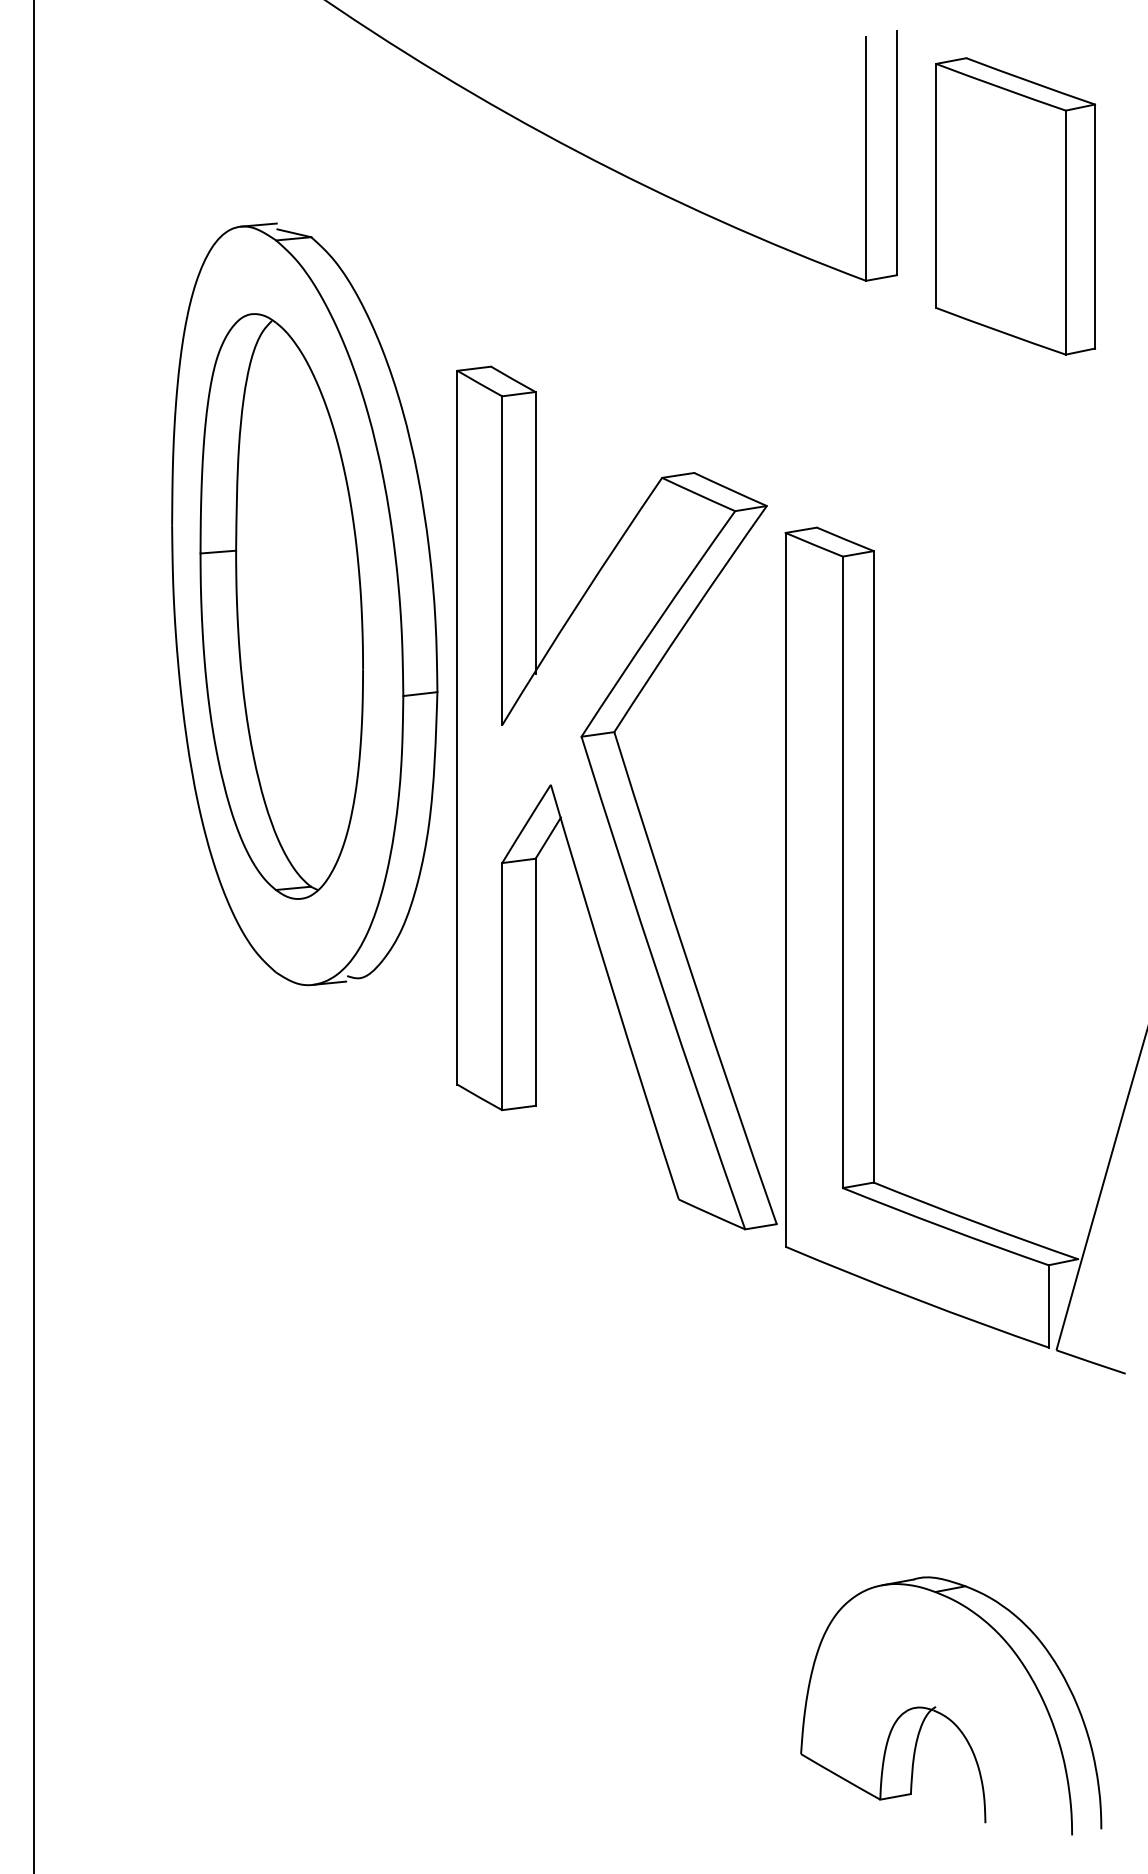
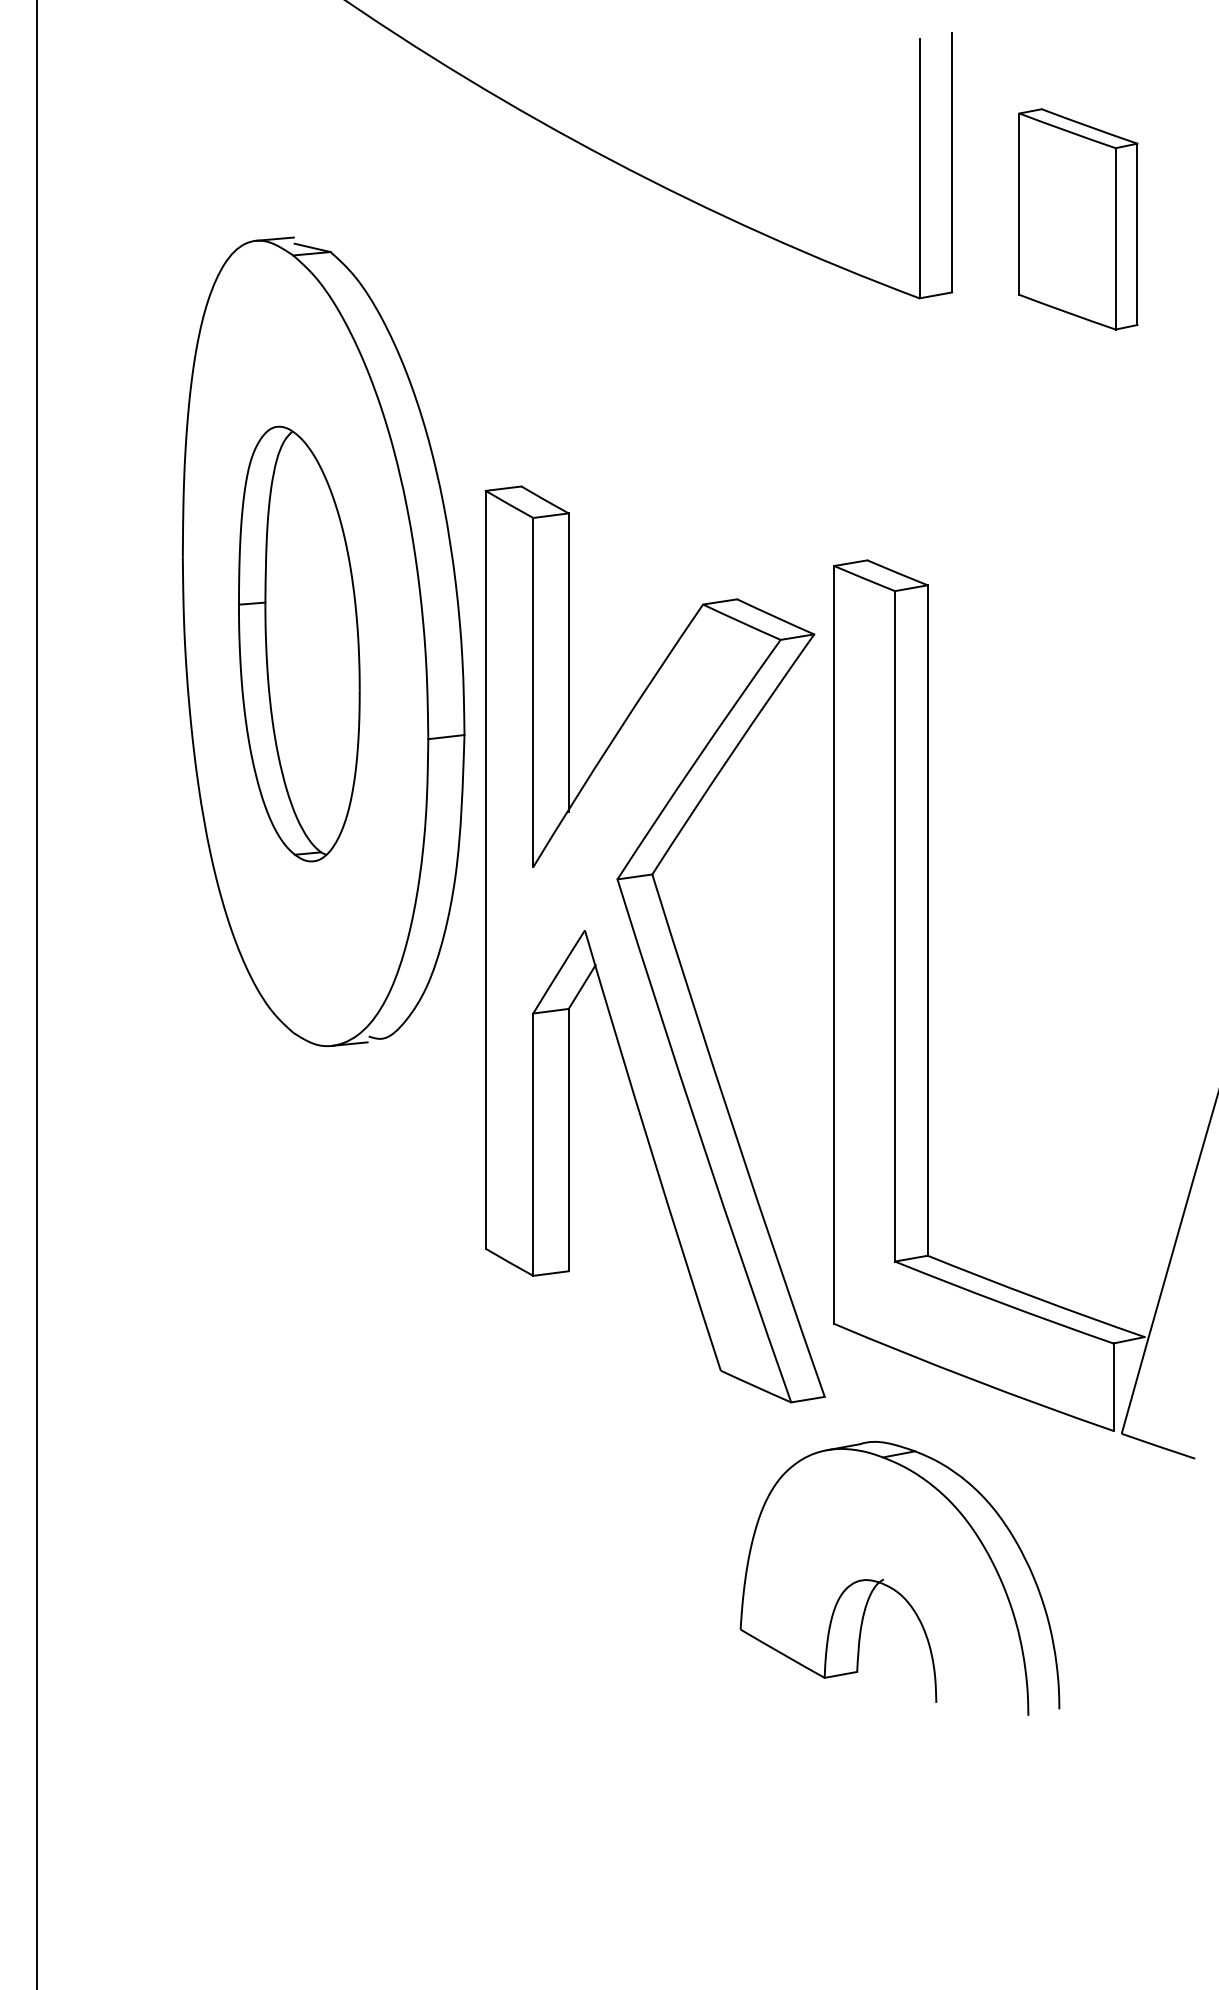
part: (1015, 206) -> (1078, 219), size x0.7
part: (282, 605) -> (299, 643), size x0.7
part: (616, 798) -> (654, 944), moved
part: (946, 1715) -> (894, 1588), moved

